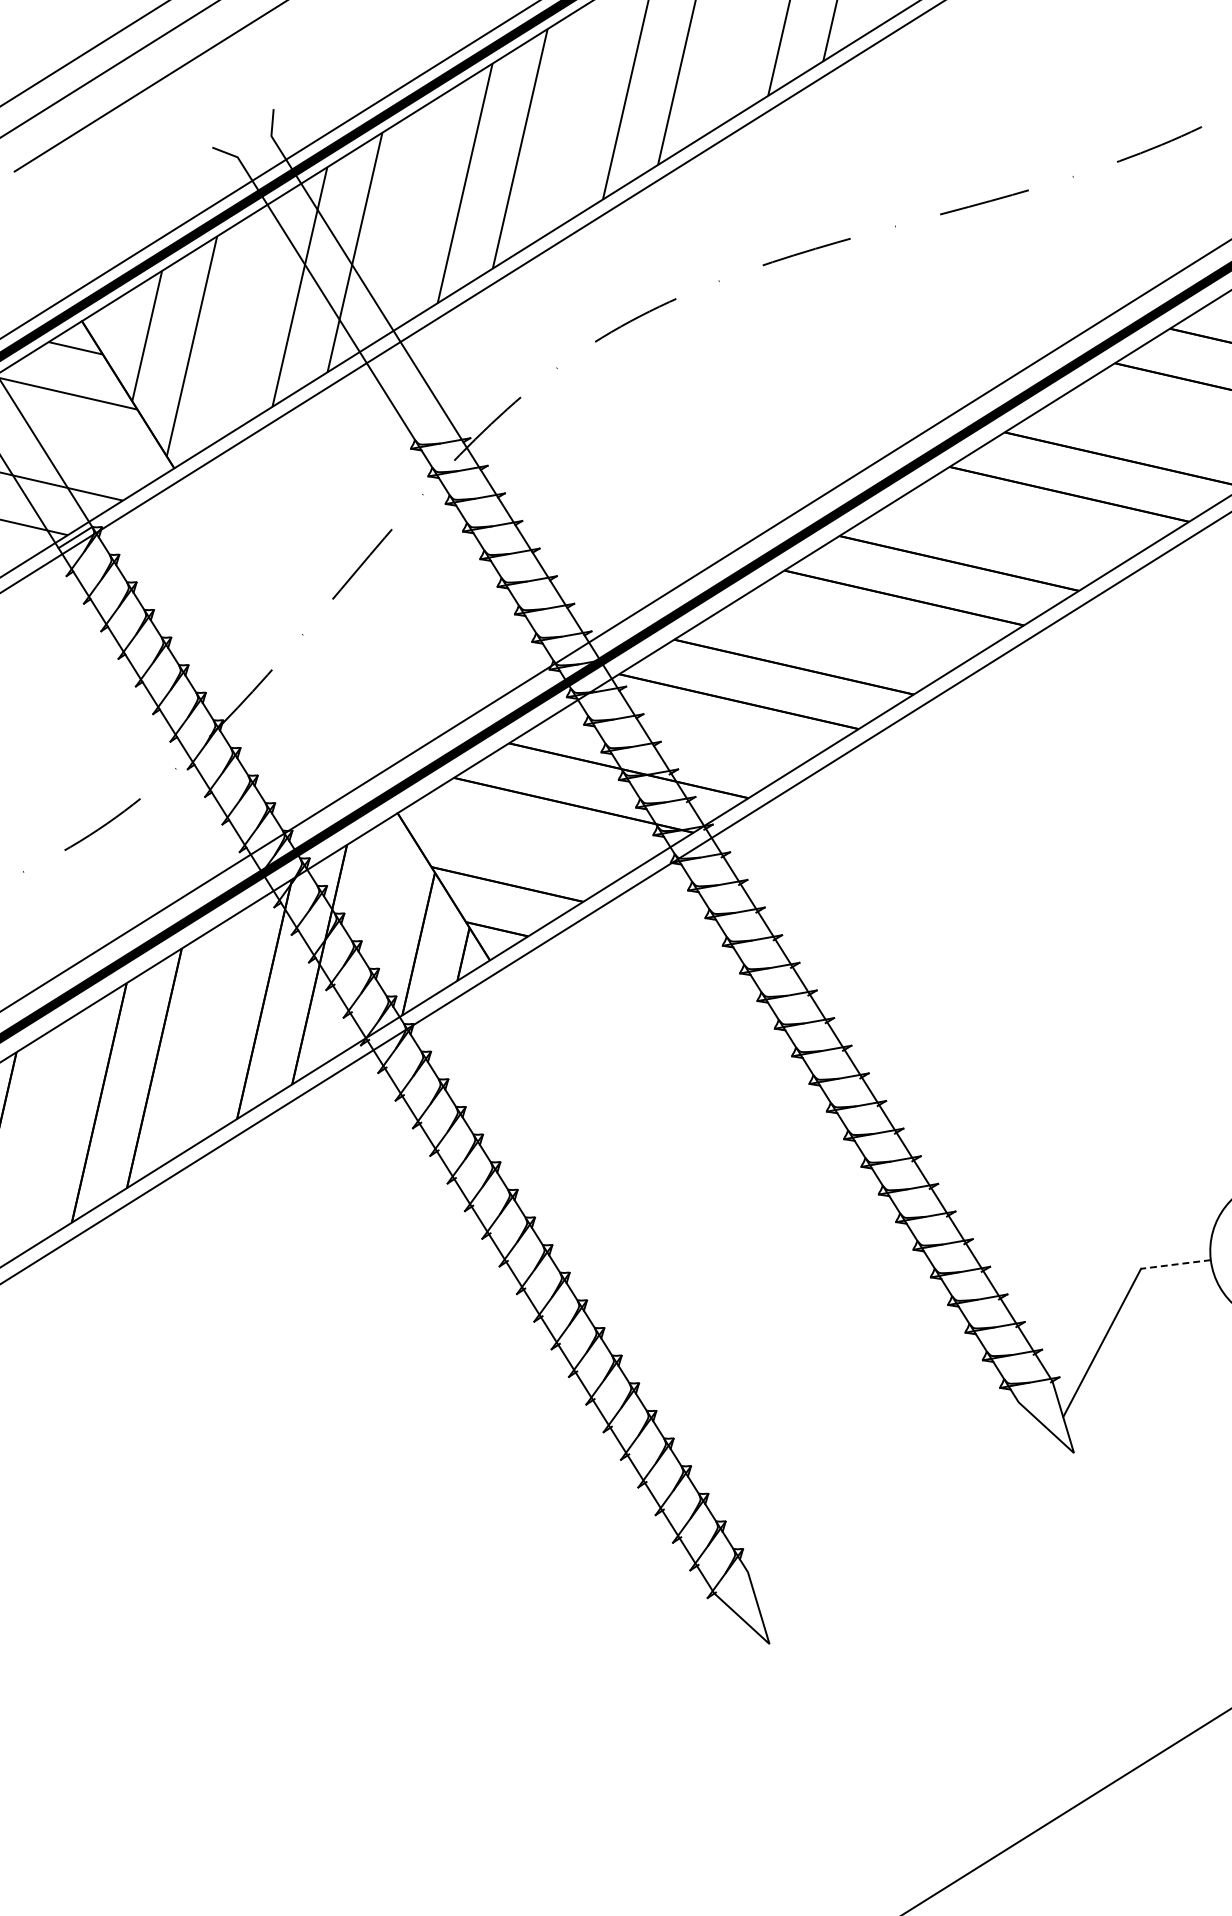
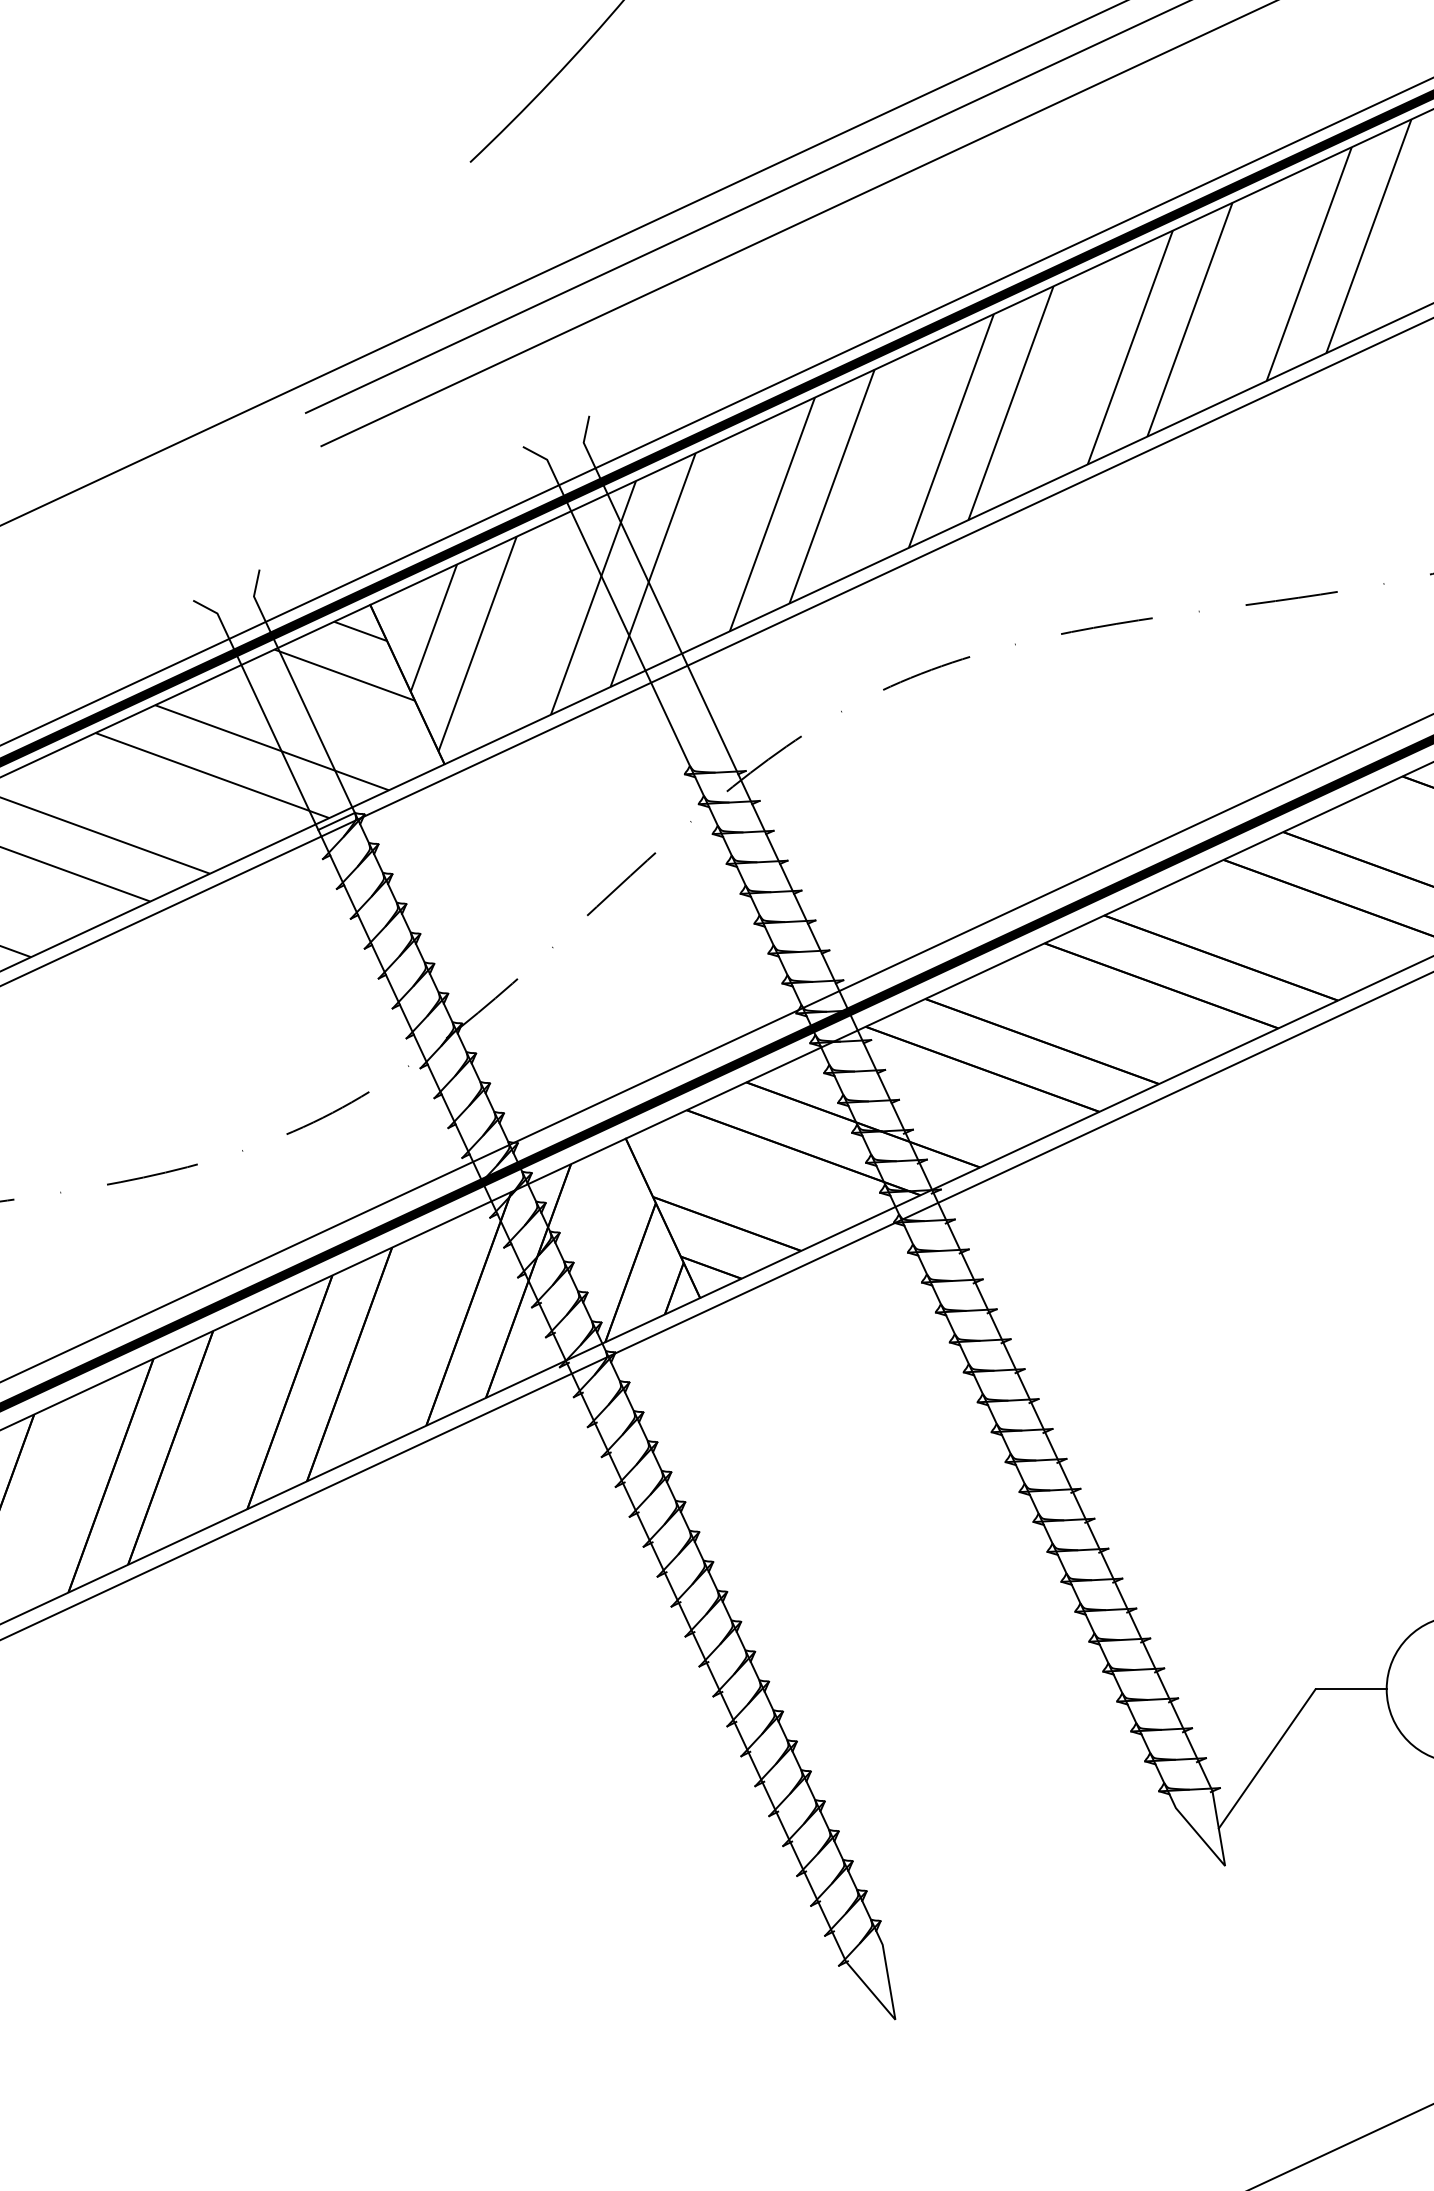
line: (1176, 1264) -> (1351, 1689), dashed -> solid

